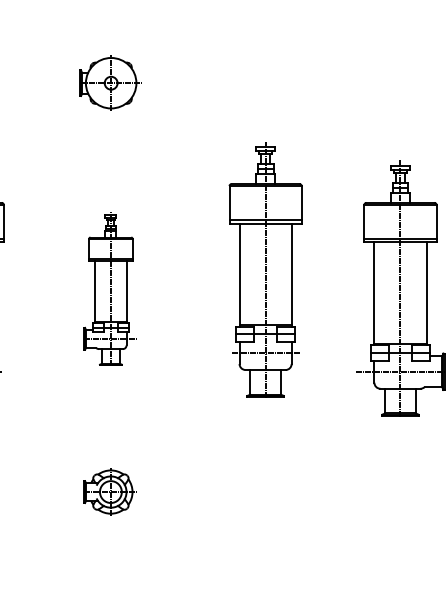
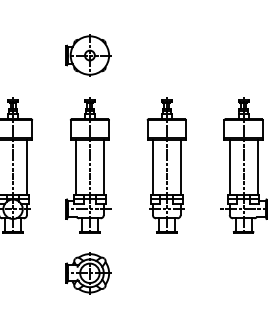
part: (109, 83) -> (88, 55), size x1.43
part: (265, 270) -> (166, 165), moved
part: (109, 289) -> (88, 165), size x1.67
part: (109, 492) -> (88, 273), size x1.67

